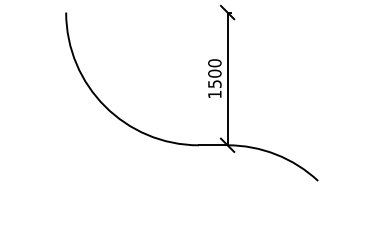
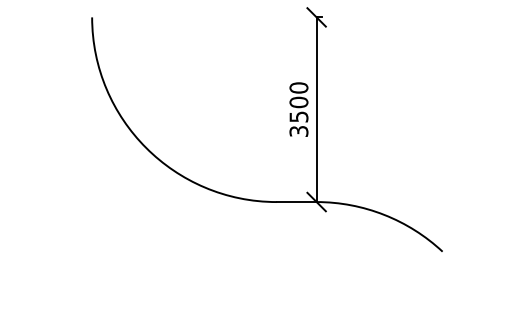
text: (214, 94) -> (298, 131), 1500 -> 3500

